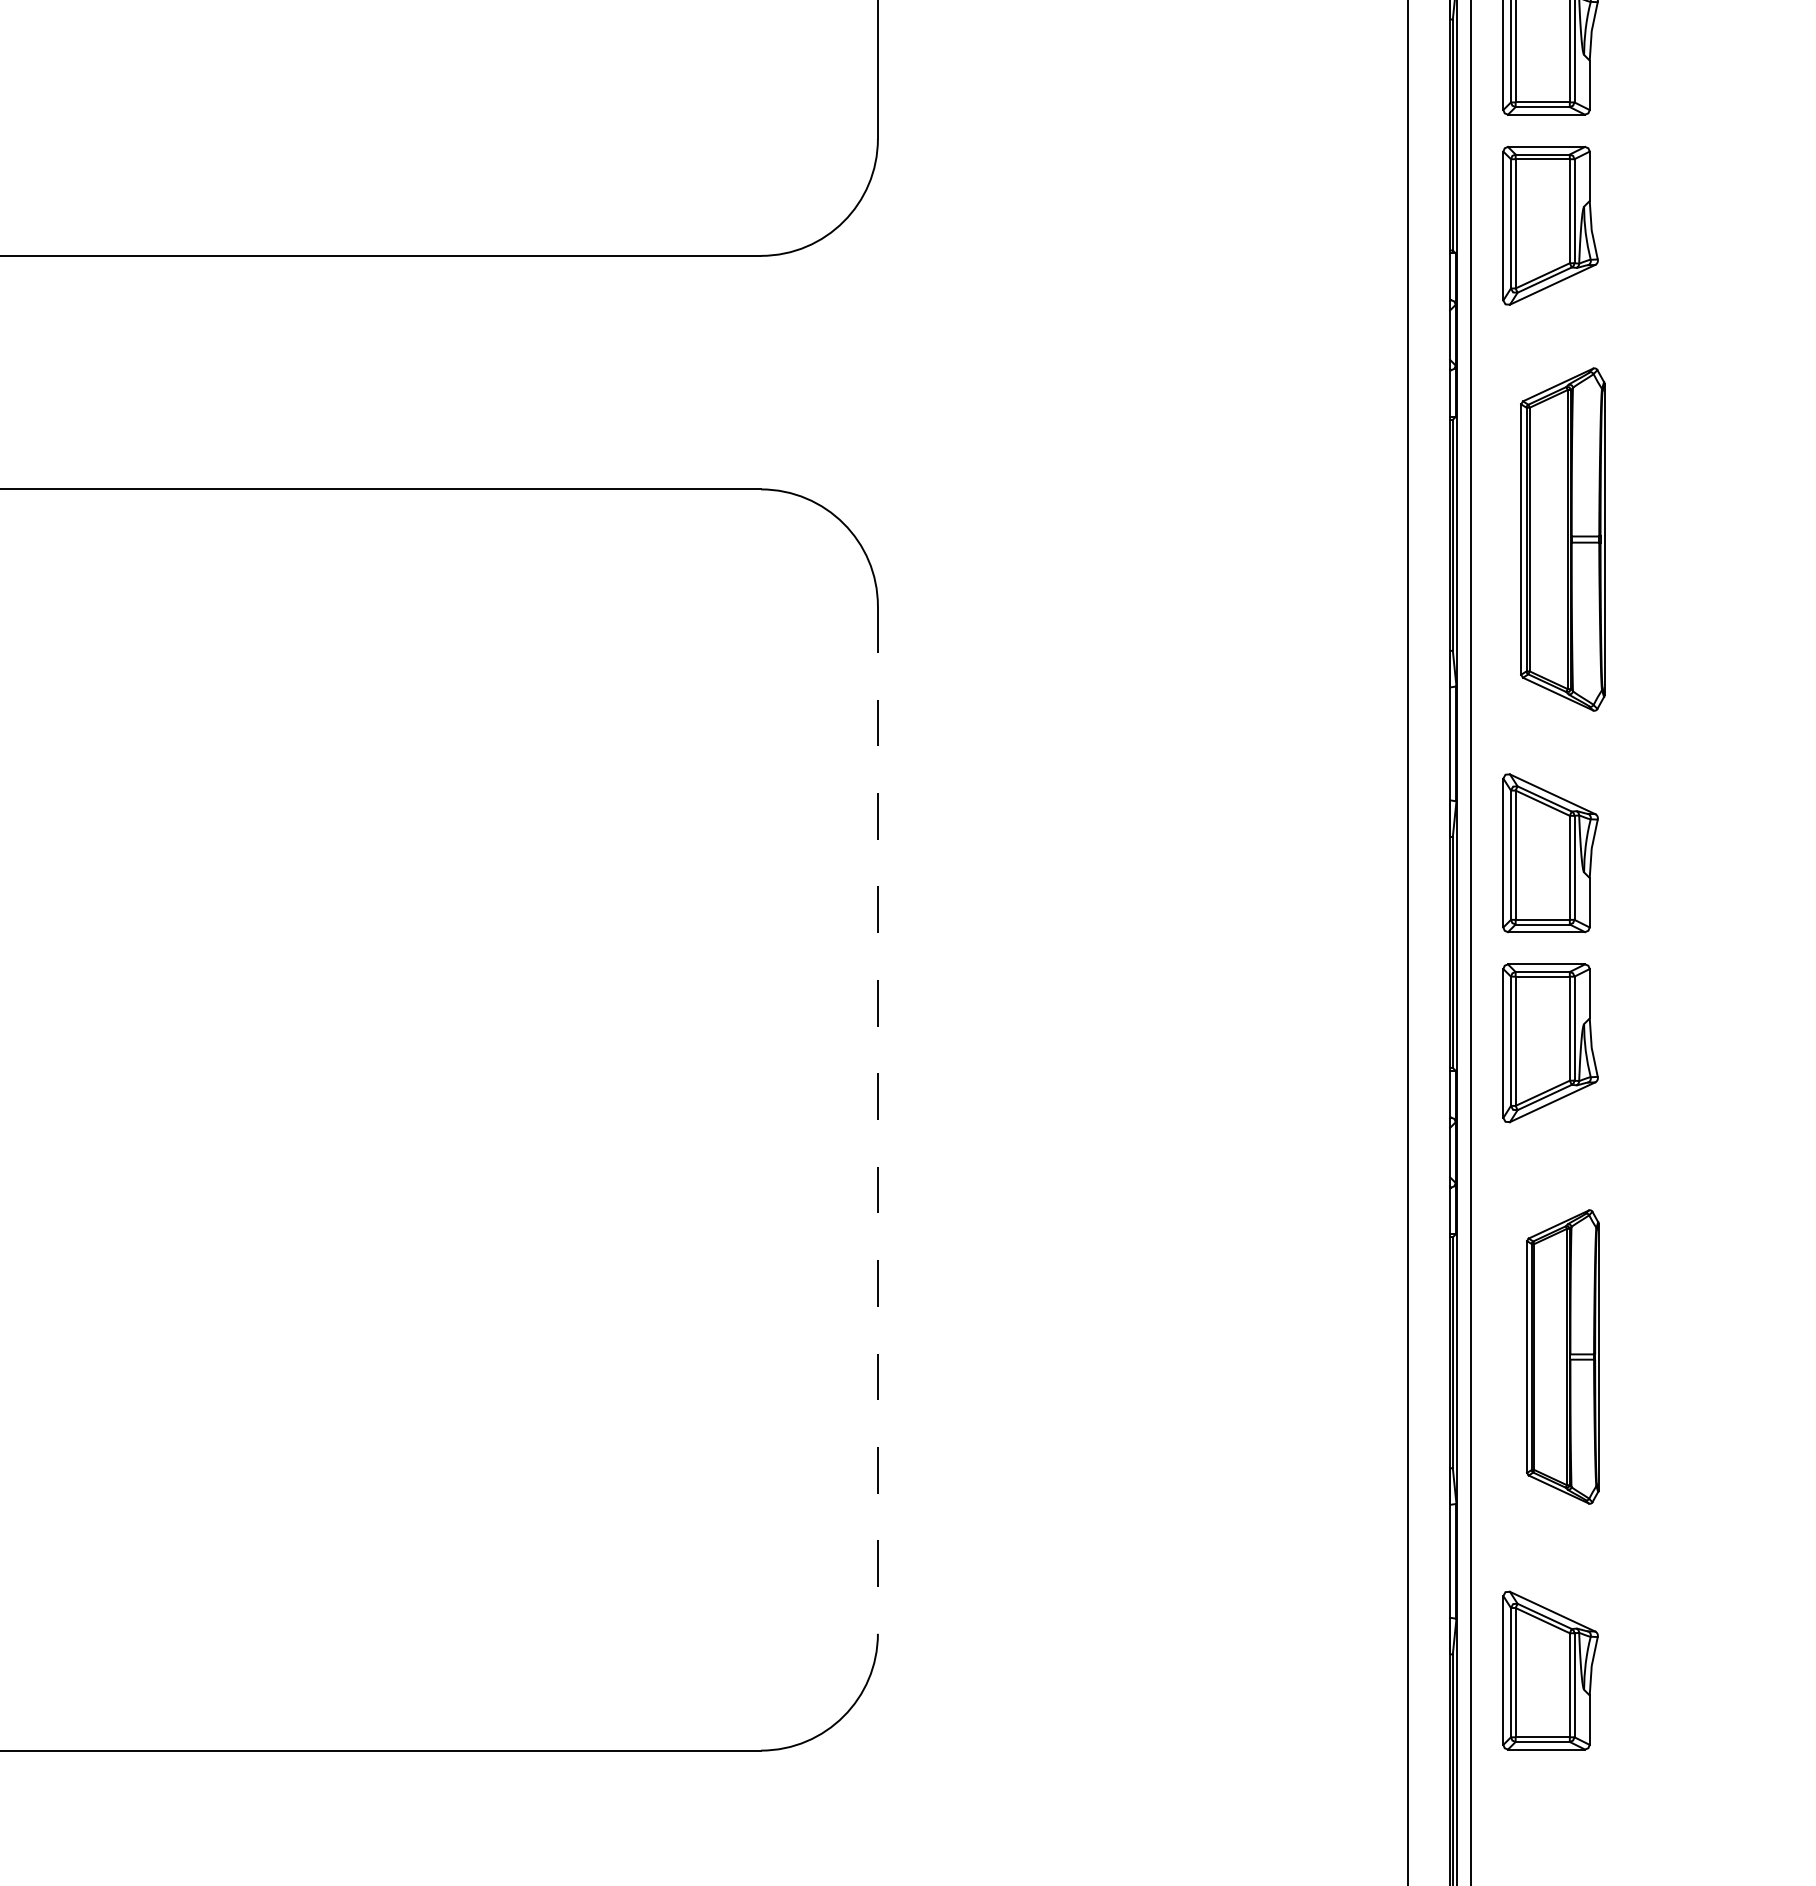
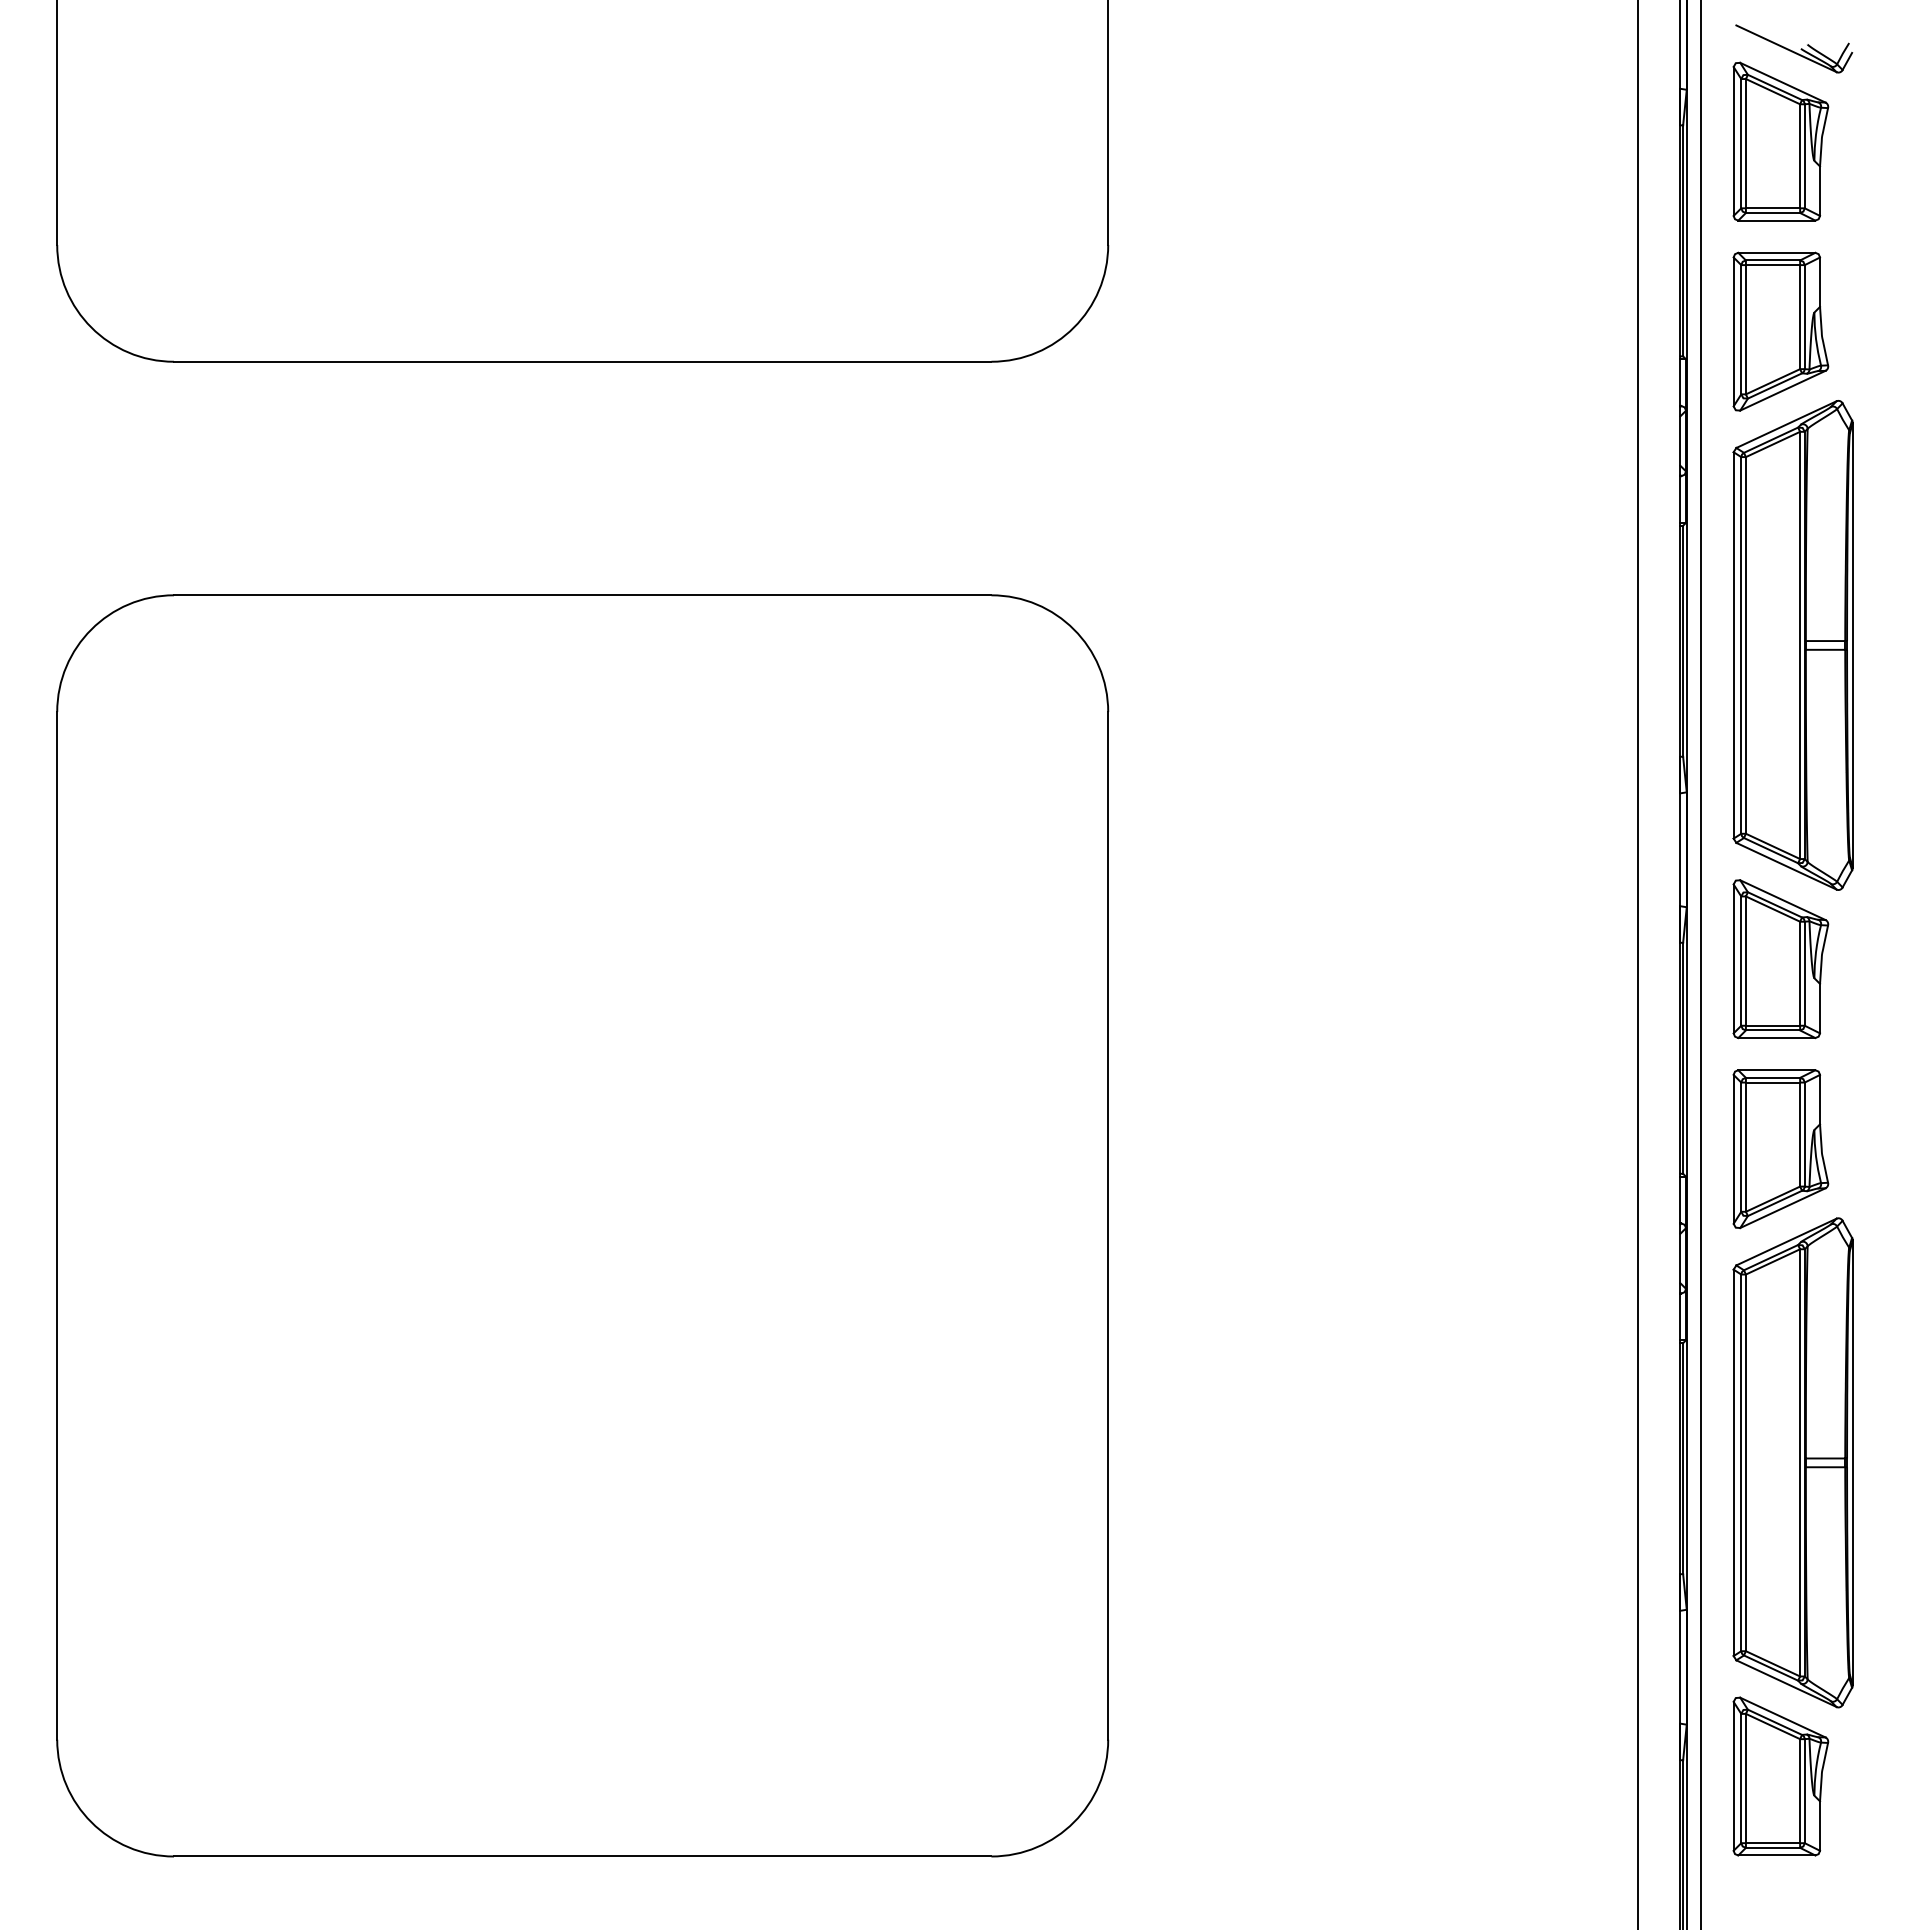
part: (1562, 539) -> (1792, 645), size x1.43
line: (878, 1119) -> (1108, 1225), dashed -> solid
part: (1562, 1356) -> (1792, 1462), size x1.67

